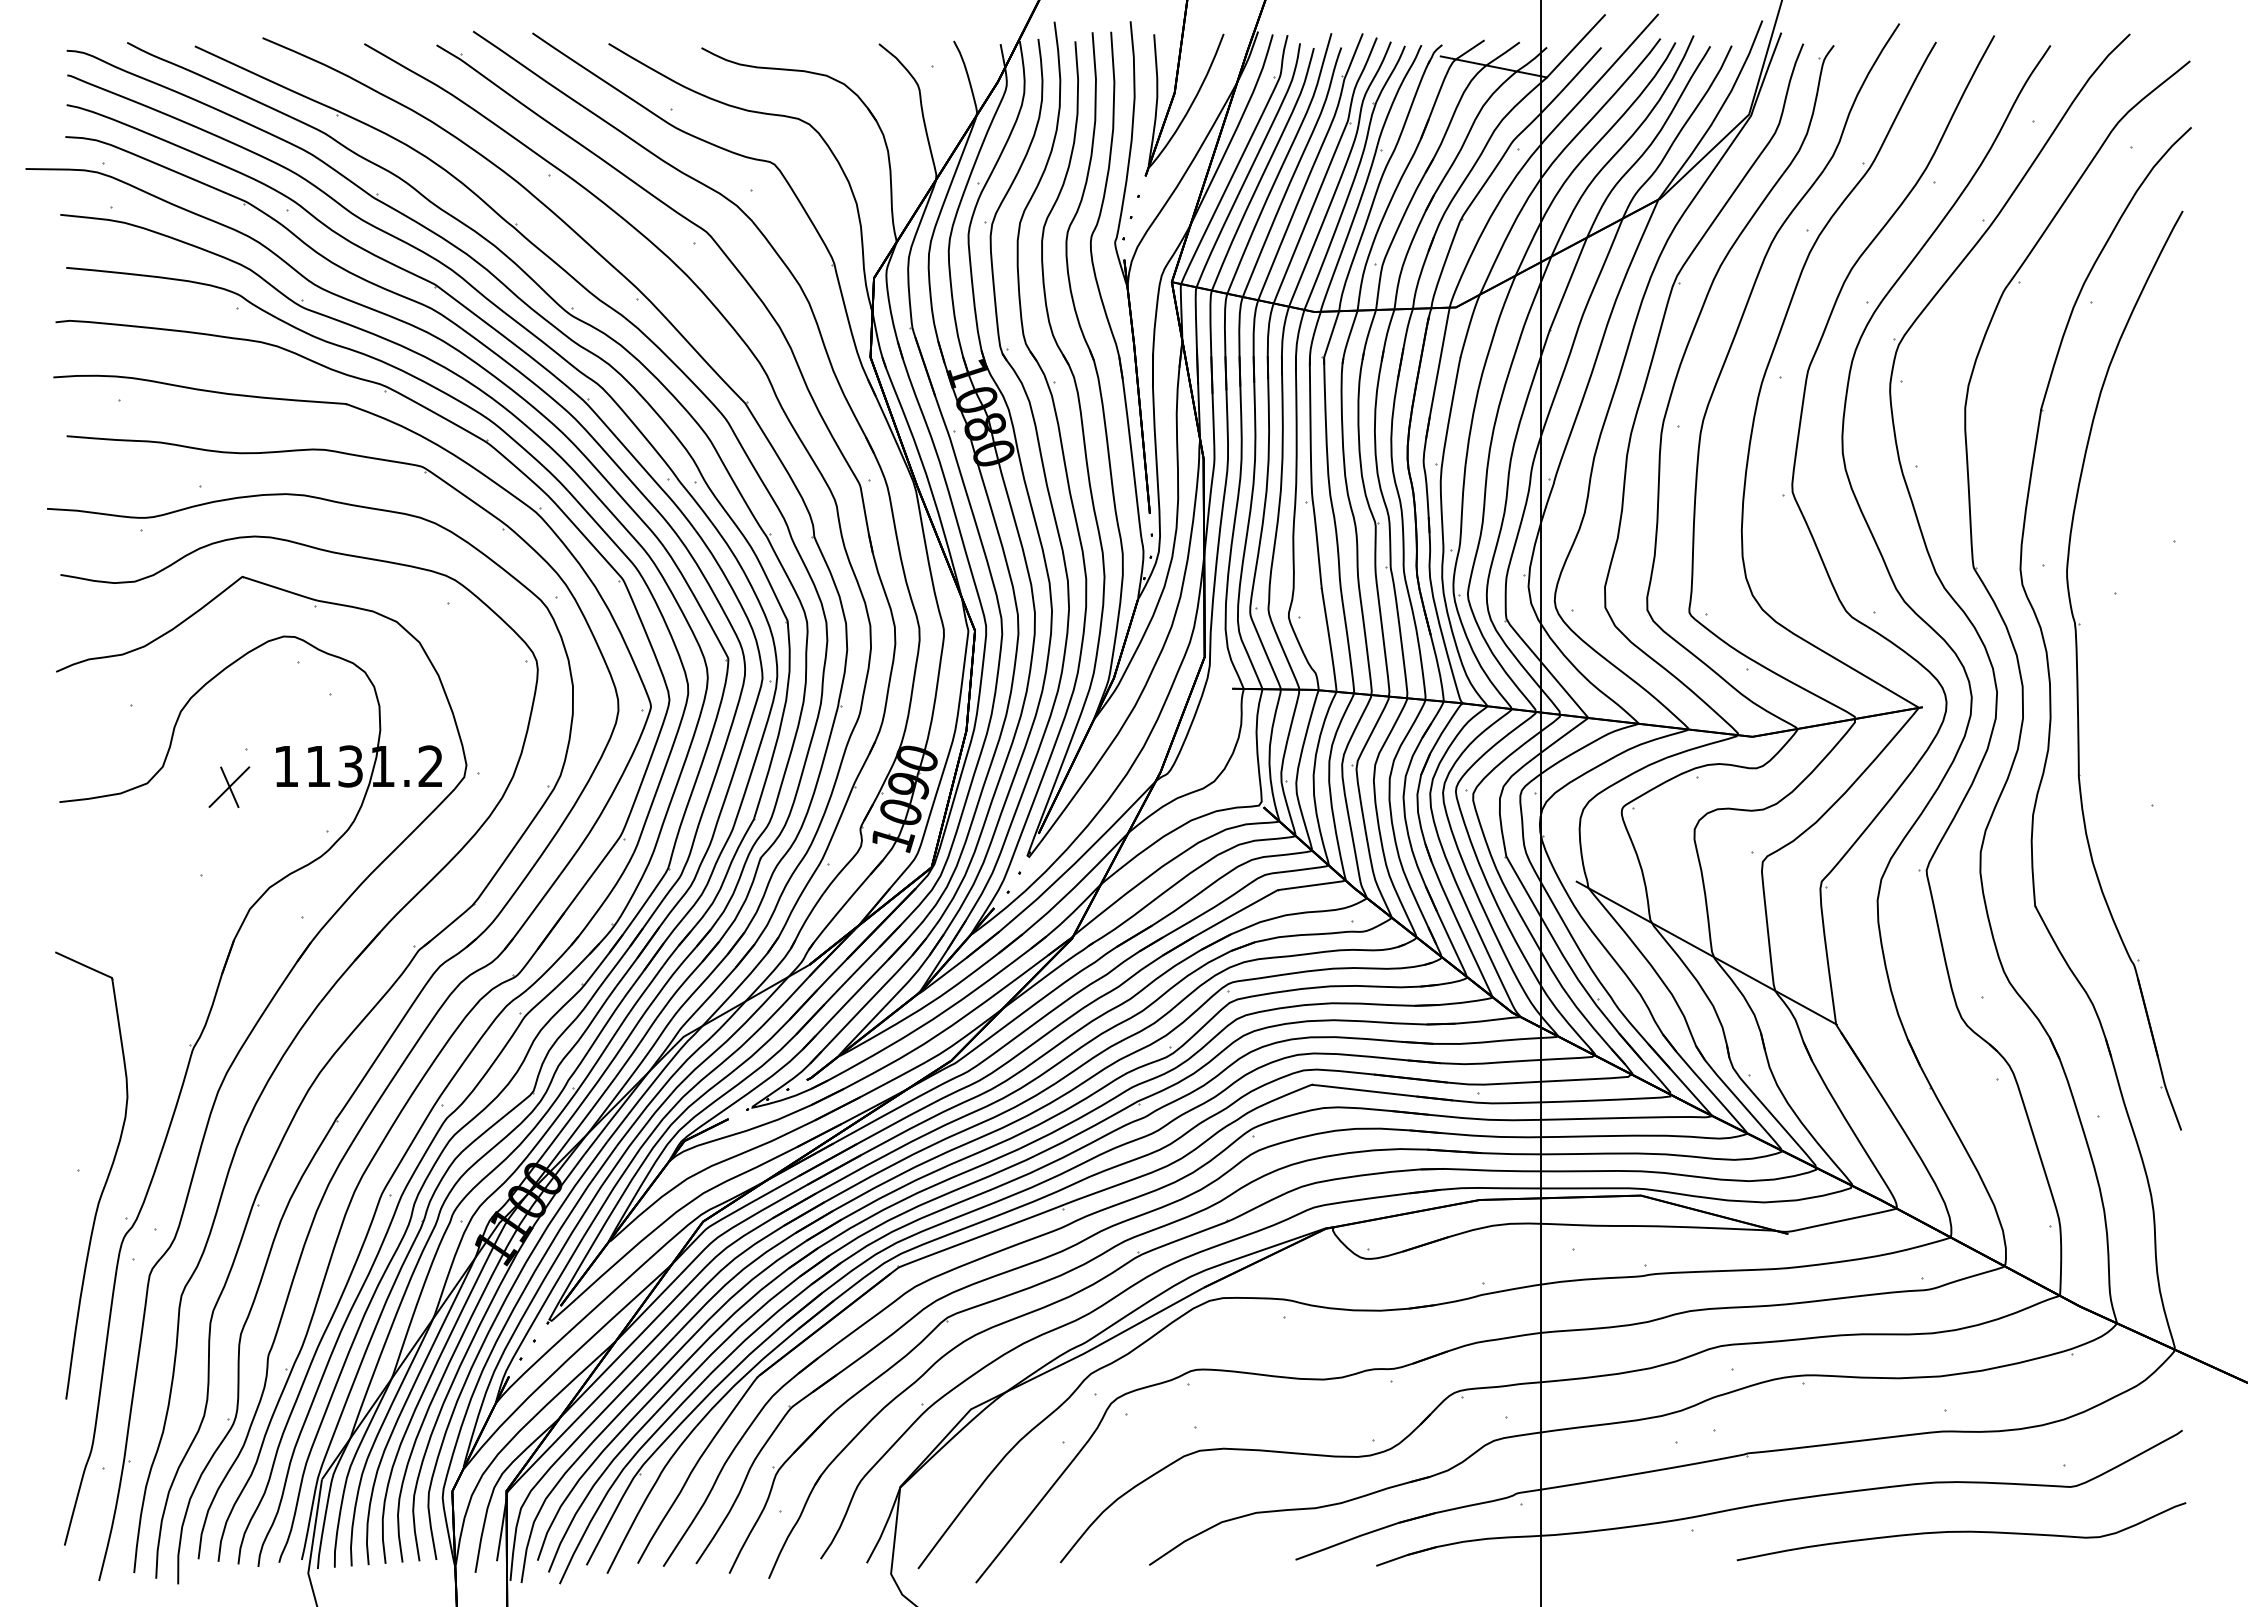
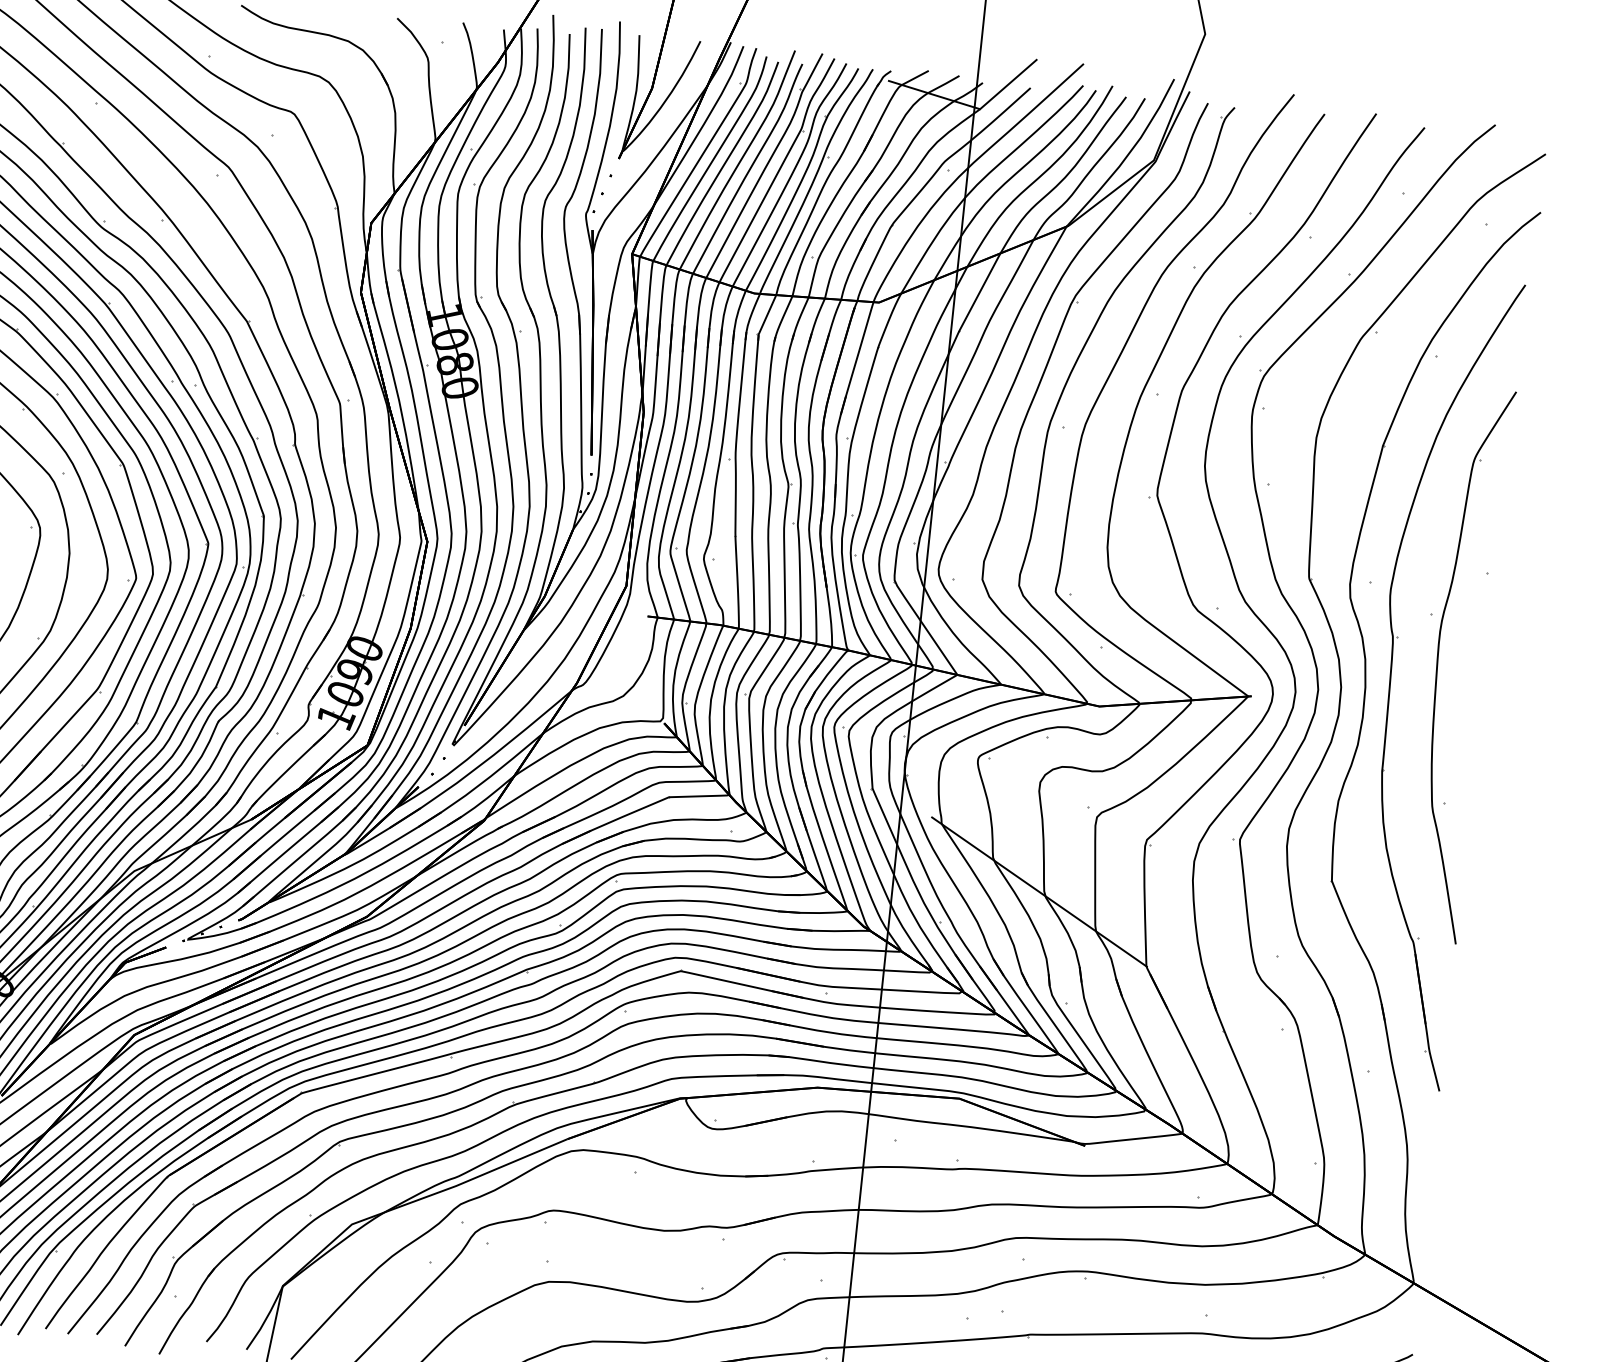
part: (2129, 647) -> (1438, 662), added

